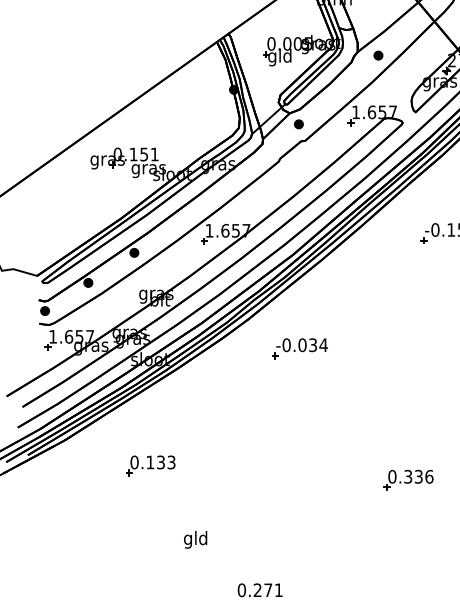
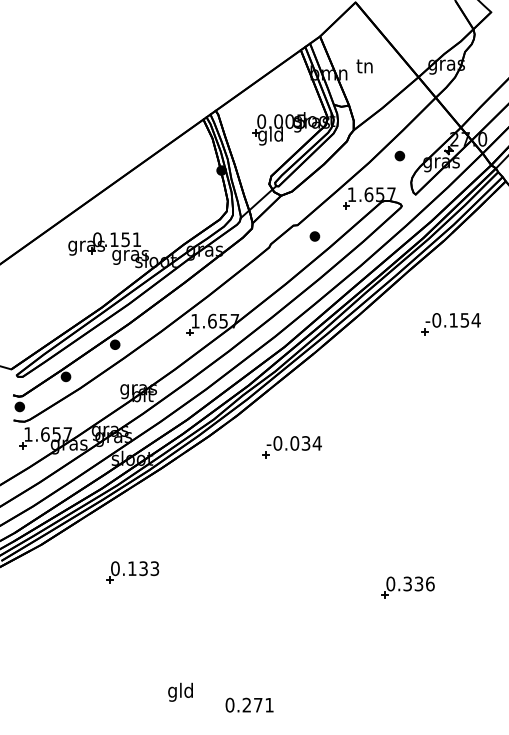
part: (378, 55) -> (399, 155), moved
part: (298, 124) -> (314, 236), moved
text: (195, 539) -> (180, 691), moved

